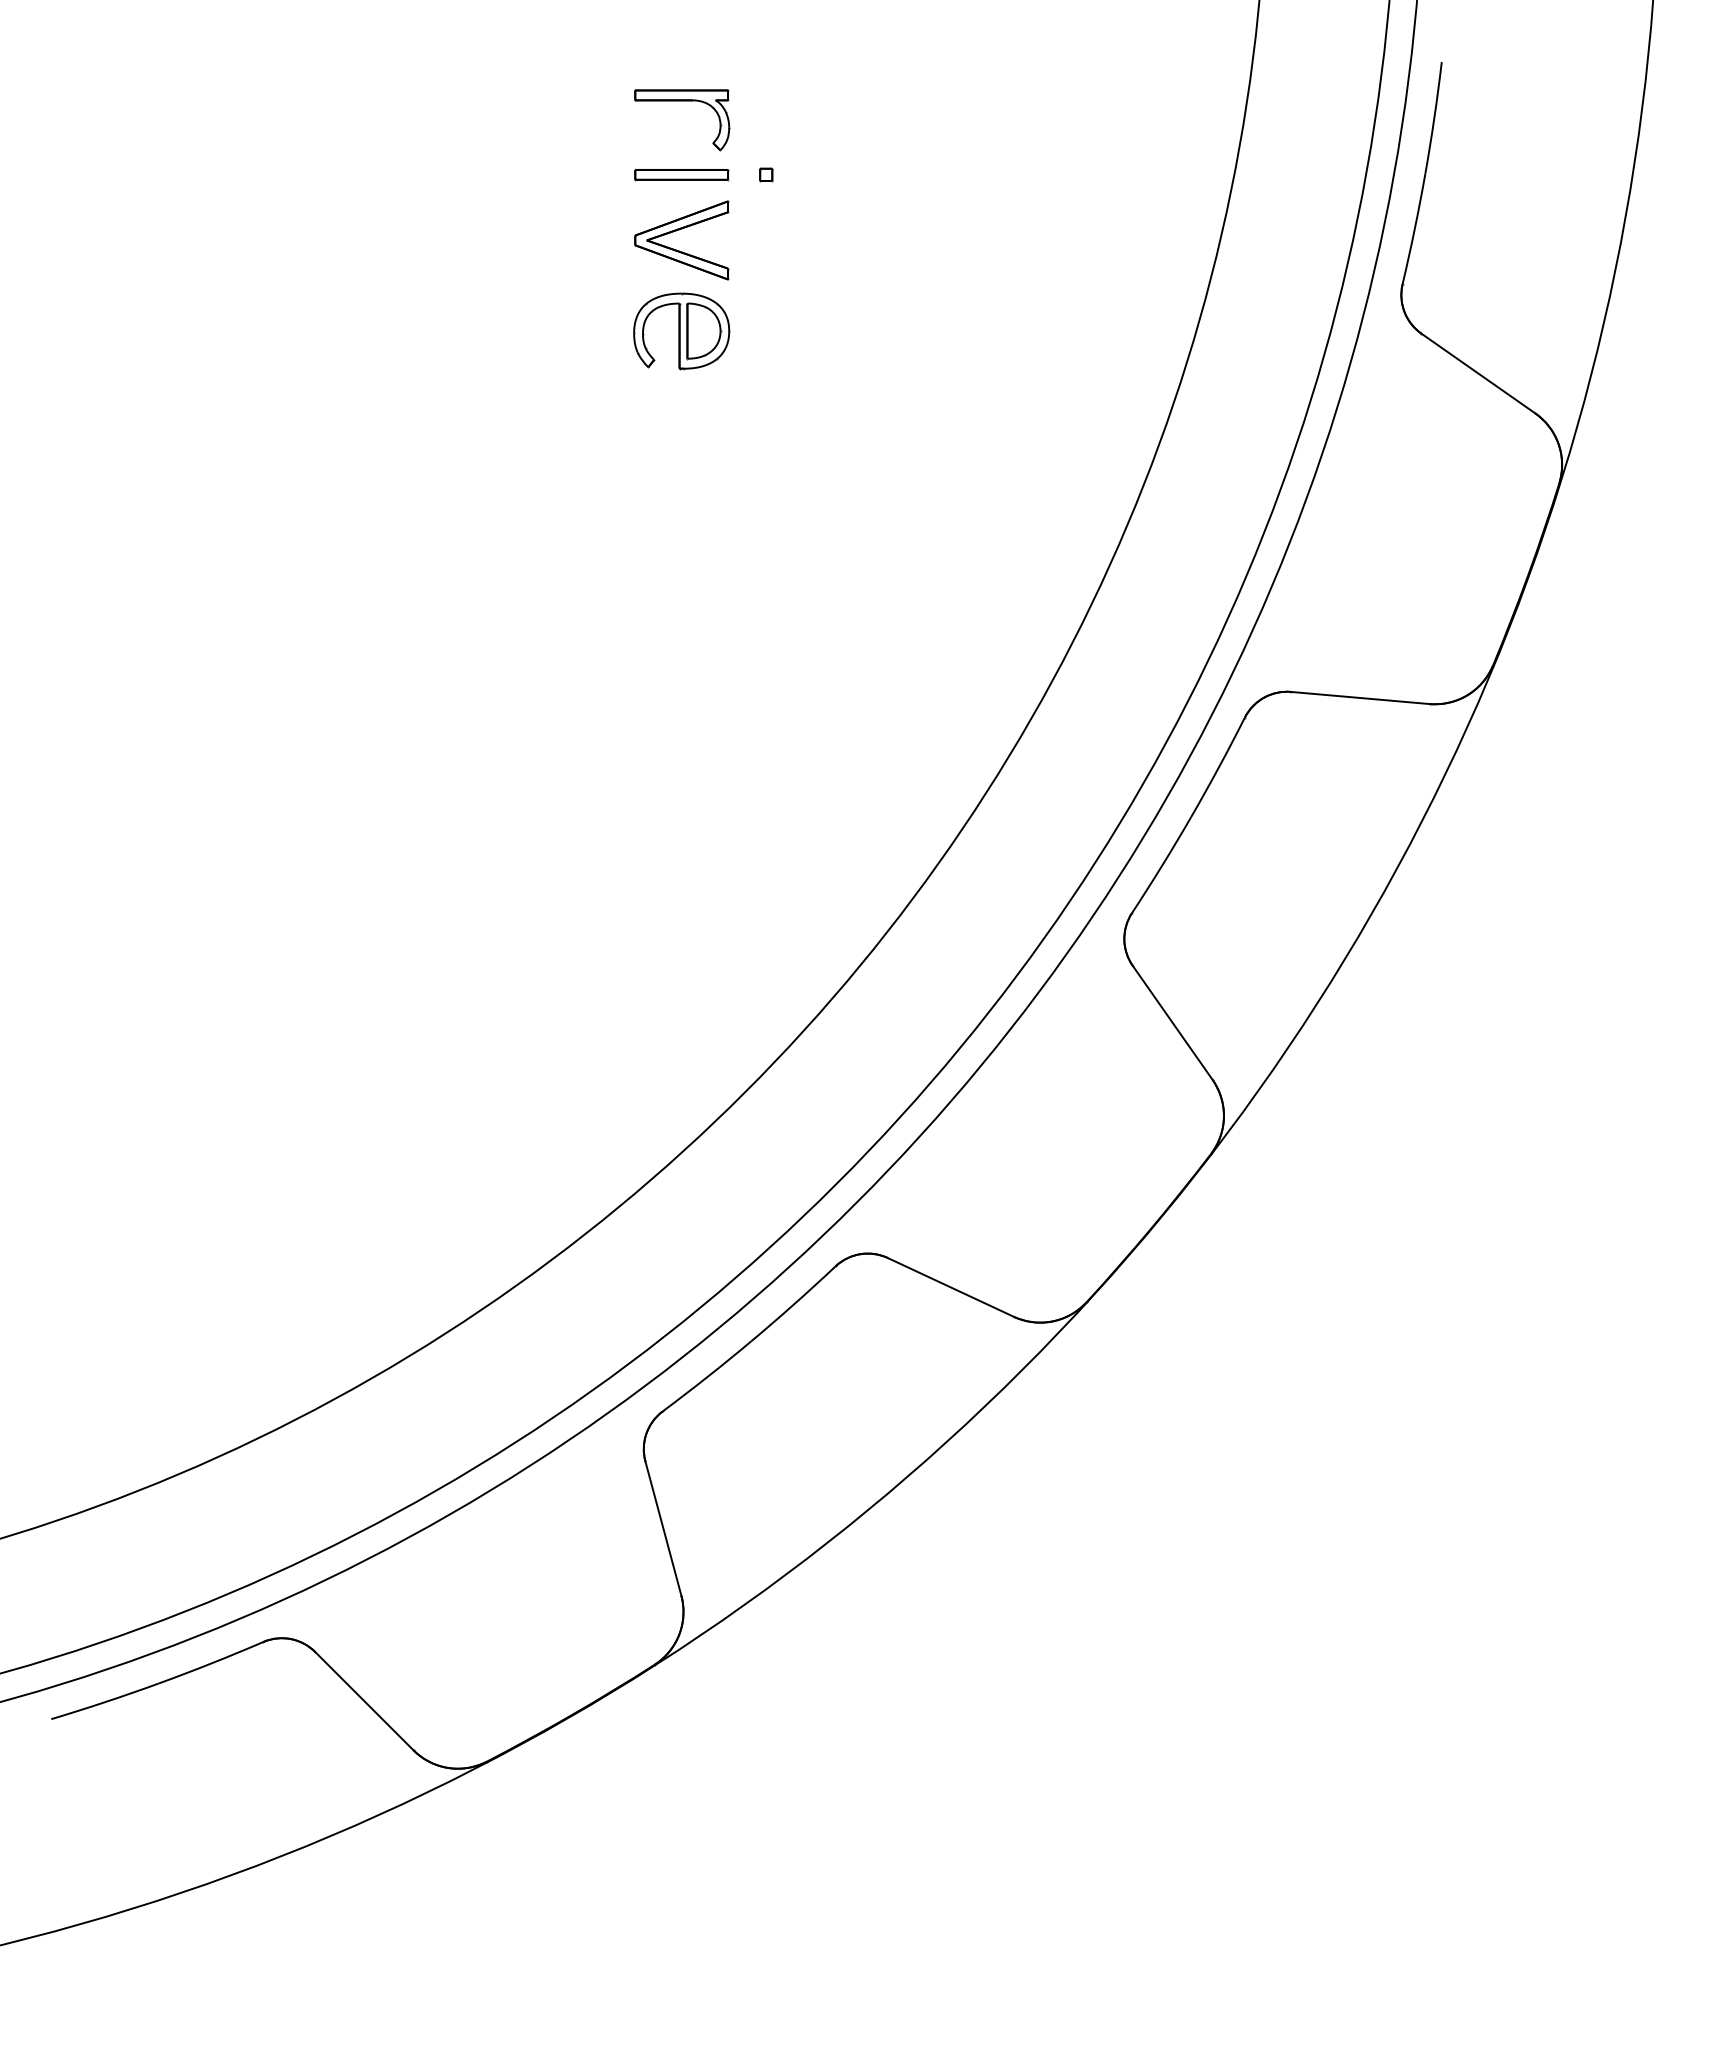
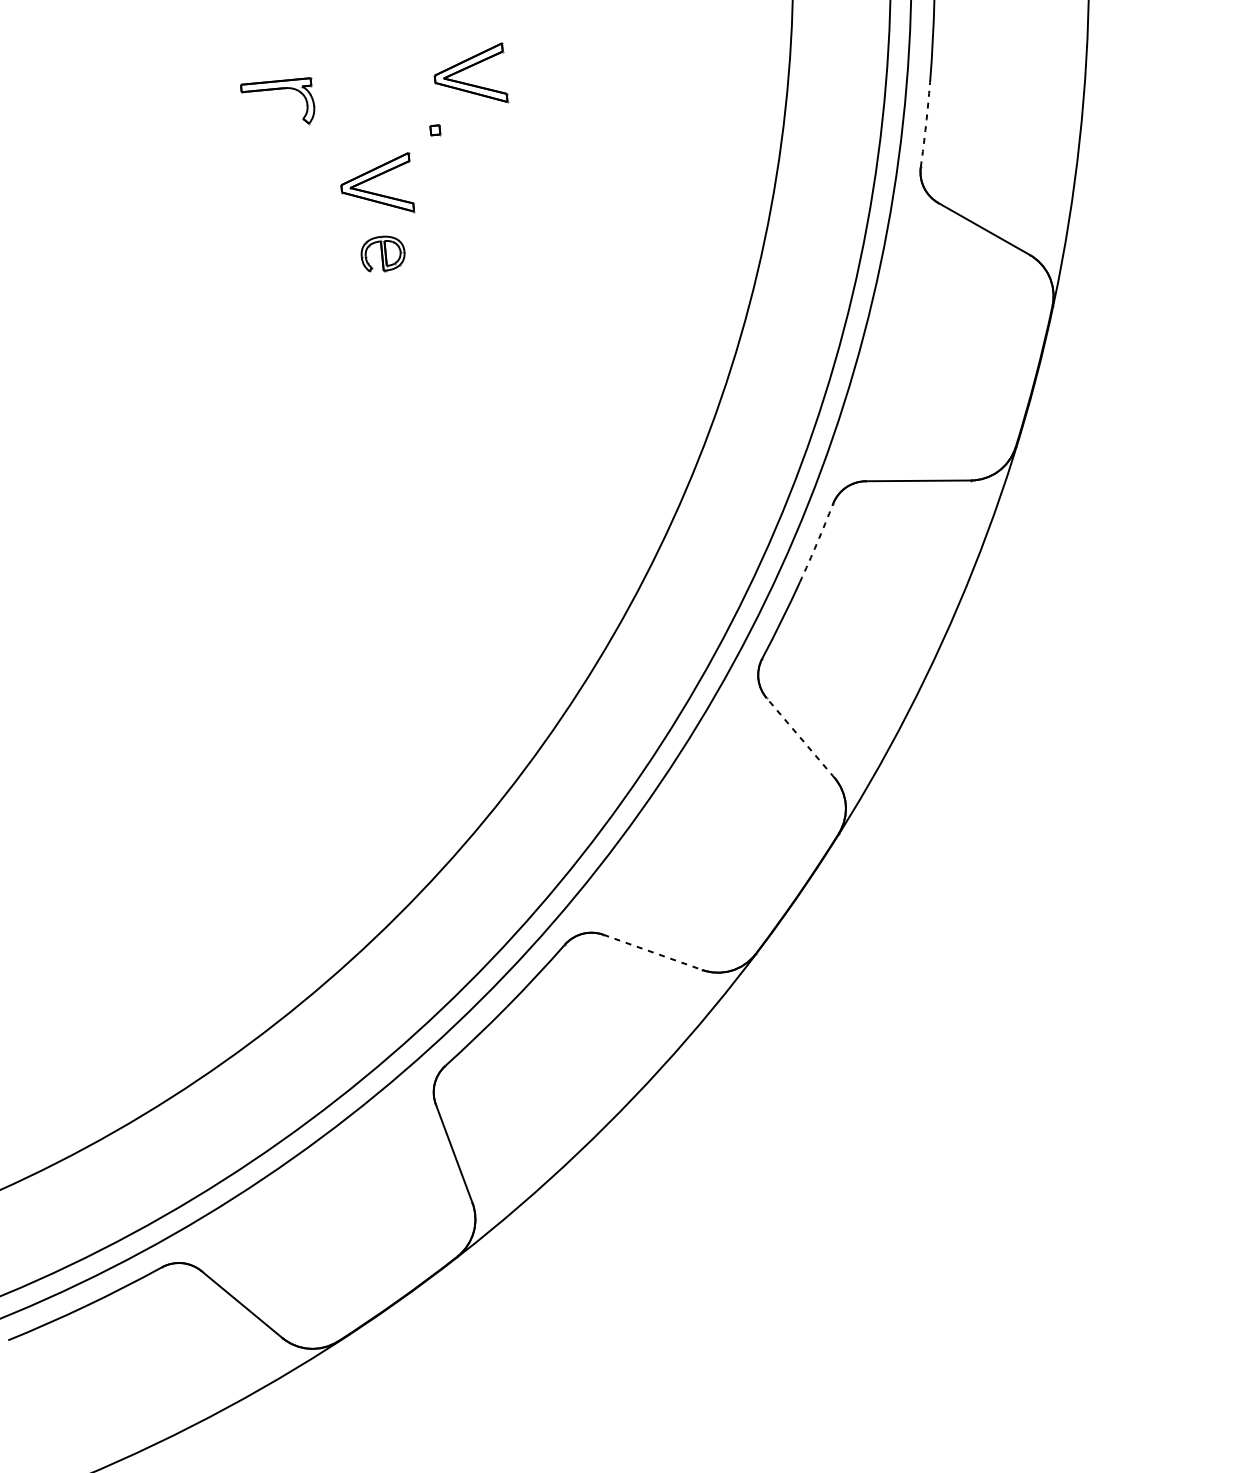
part: (816, 97) -> (467, 68), added
part: (682, 101) -> (277, 89), moved
part: (681, 175) -> (371, 136), removed
arc: (1414, 229) -> (925, 125), solid -> dashed
part: (681, 331) -> (382, 253), size x0.6
arc: (1218, 767) -> (816, 543), solid -> dashed
line: (1172, 1022) -> (800, 737), solid -> dashed
line: (950, 1287) -> (652, 952), solid -> dashed

